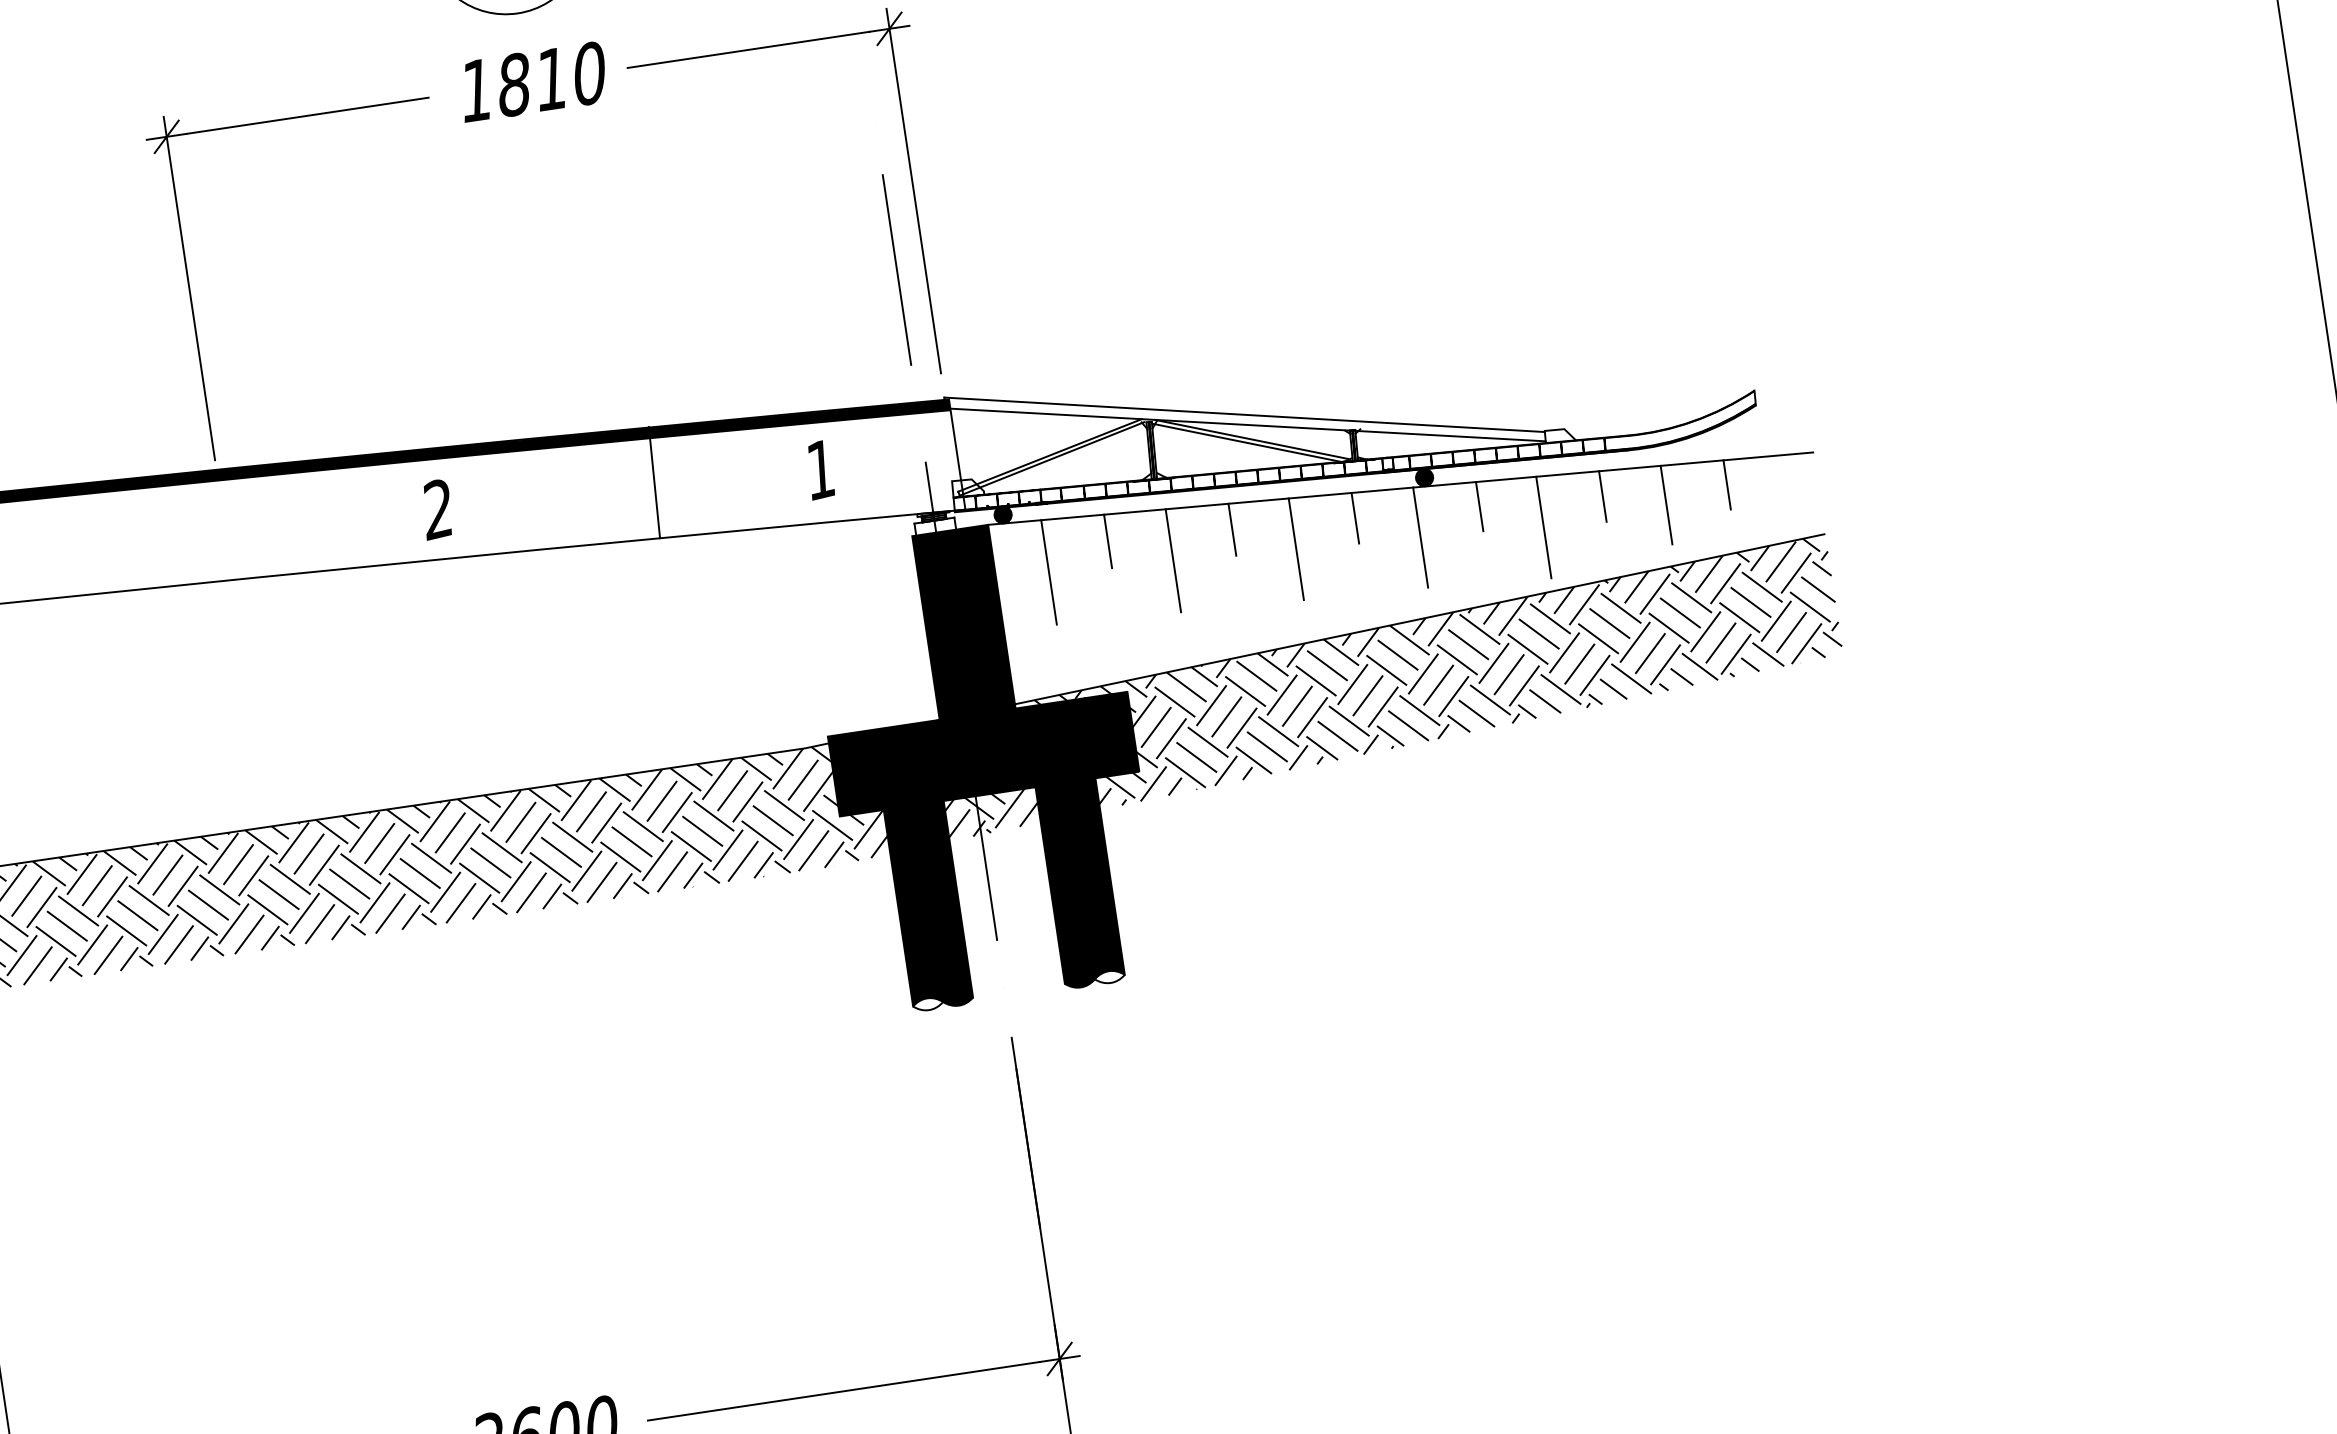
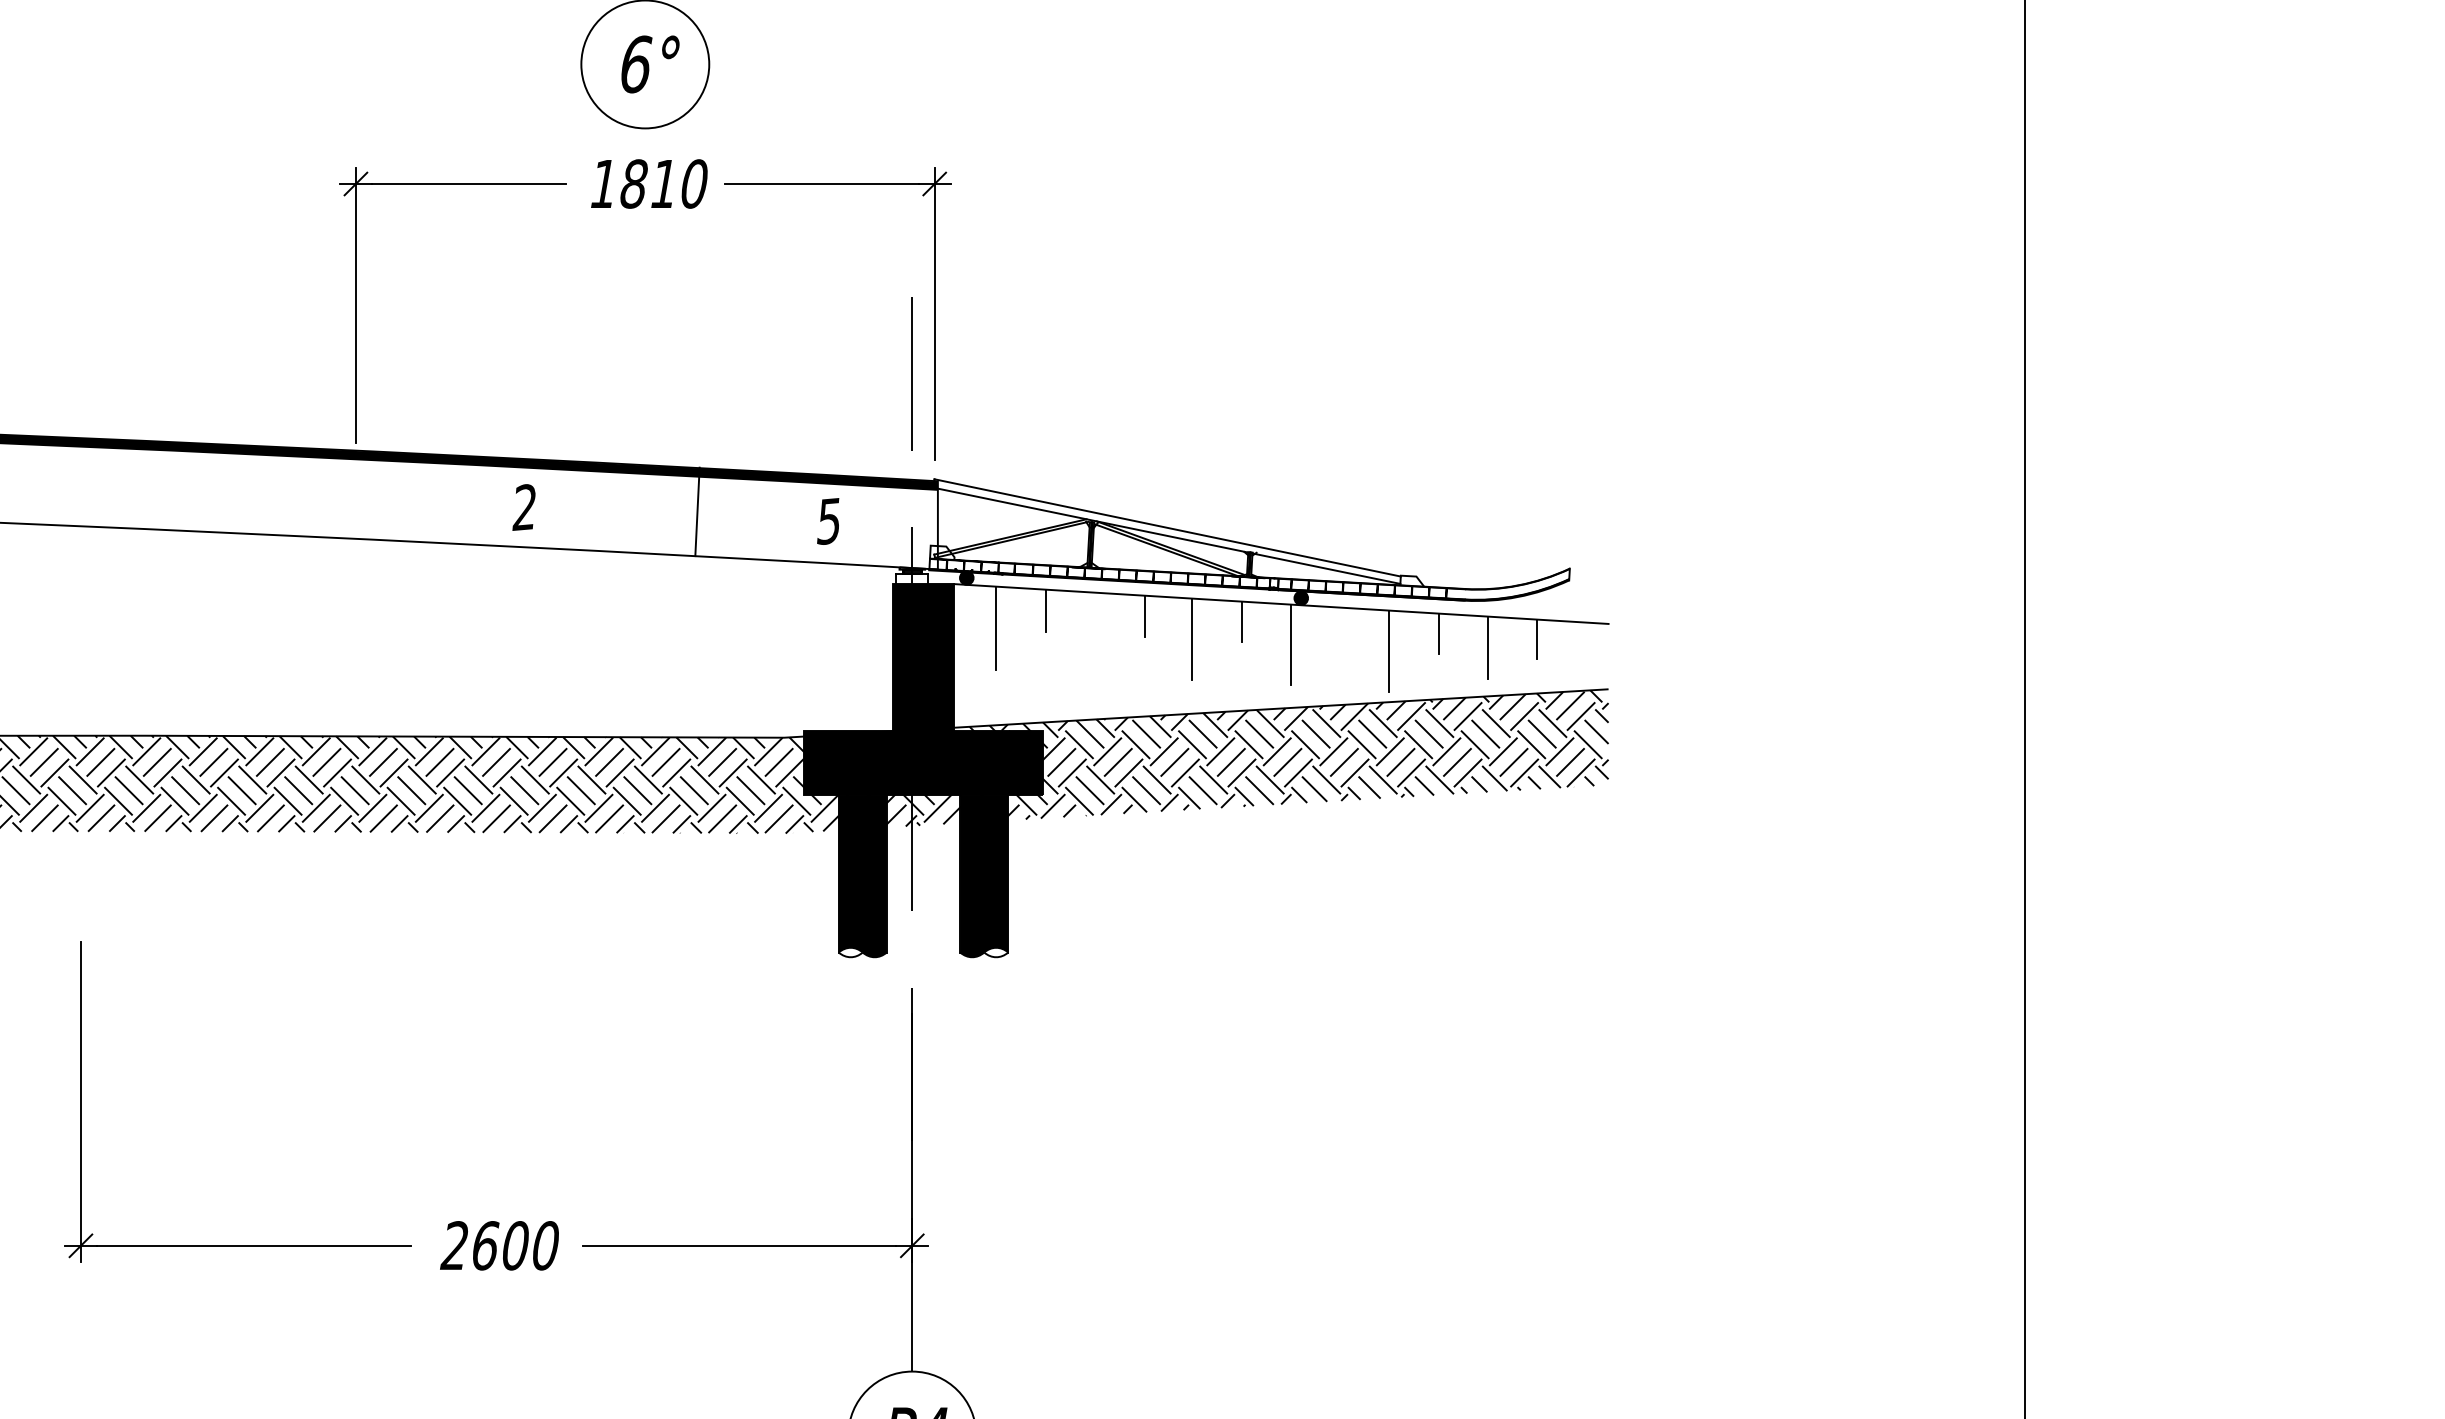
text: (819, 470) -> (828, 521), 1 -> 5
line: (1480, 506) -> (1341, 627), removed
line: (1172, 560) -> (1094, 633), removed

